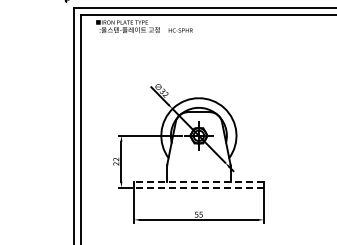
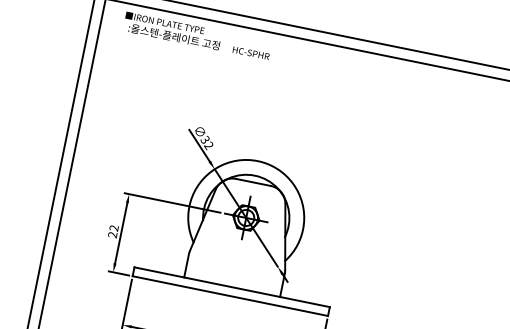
line: (198, 181) -> (231, 286), dashed -> solid
line: (198, 187) -> (229, 295), dashed -> solid

